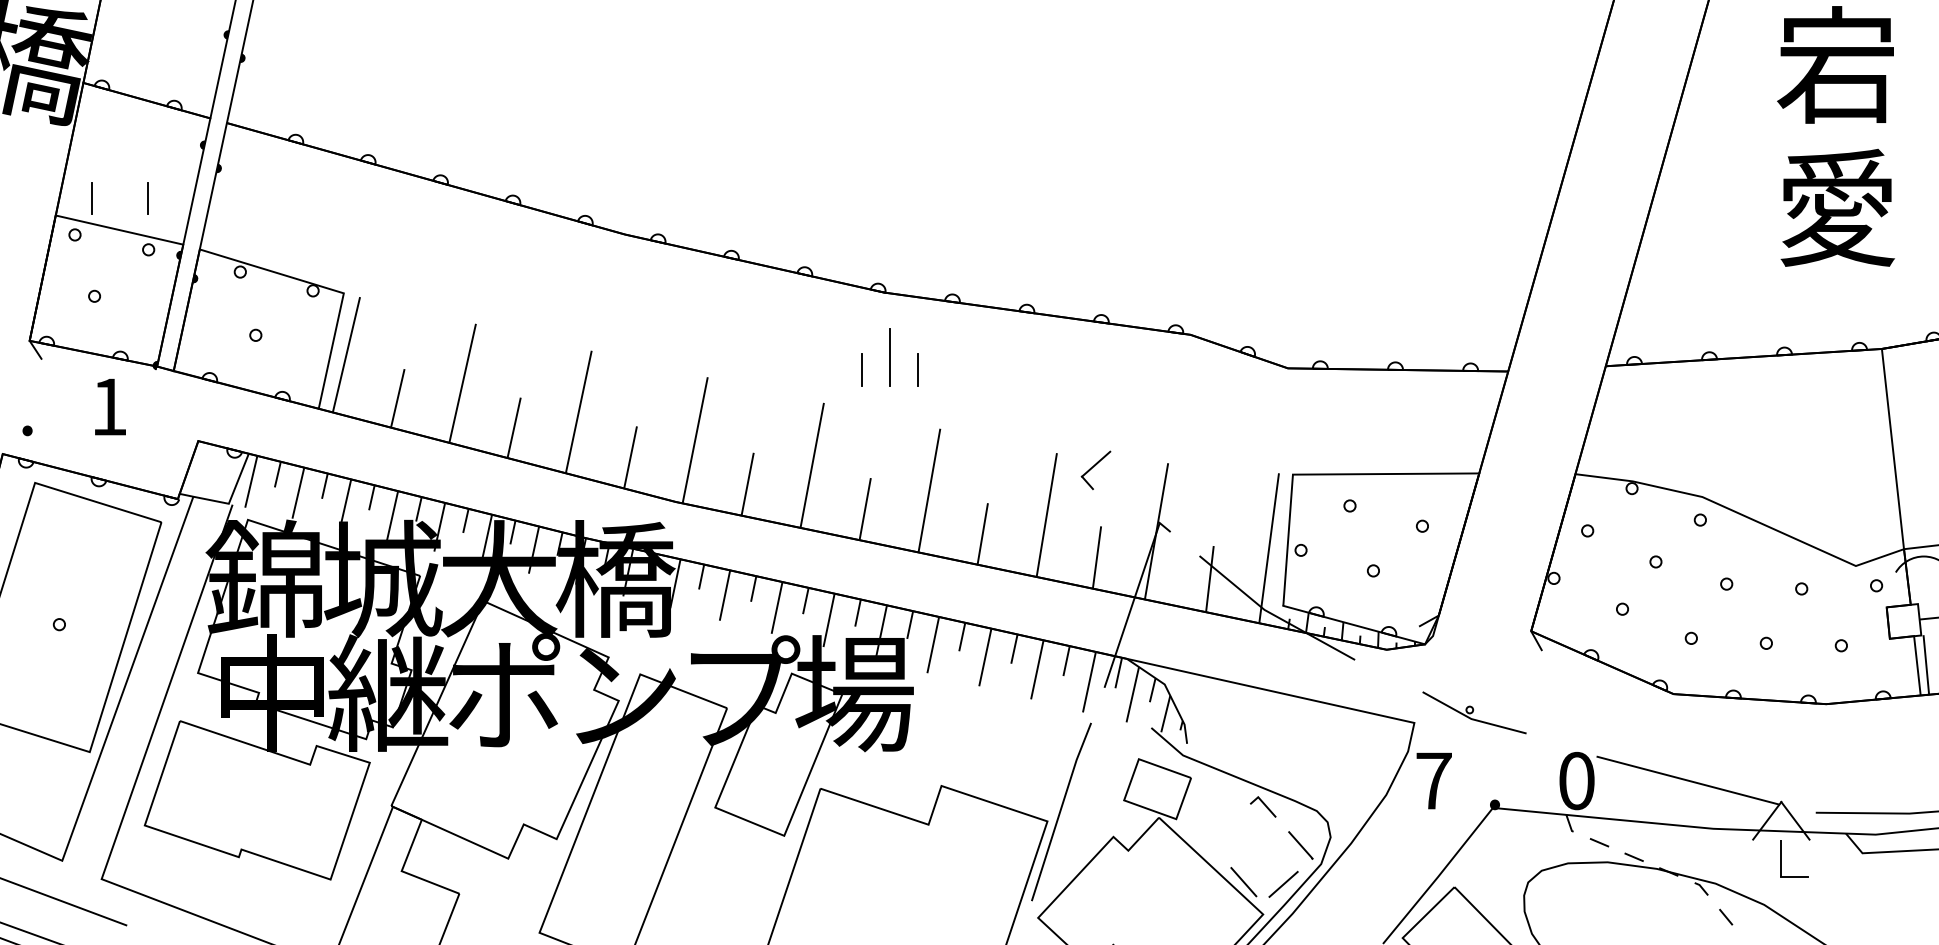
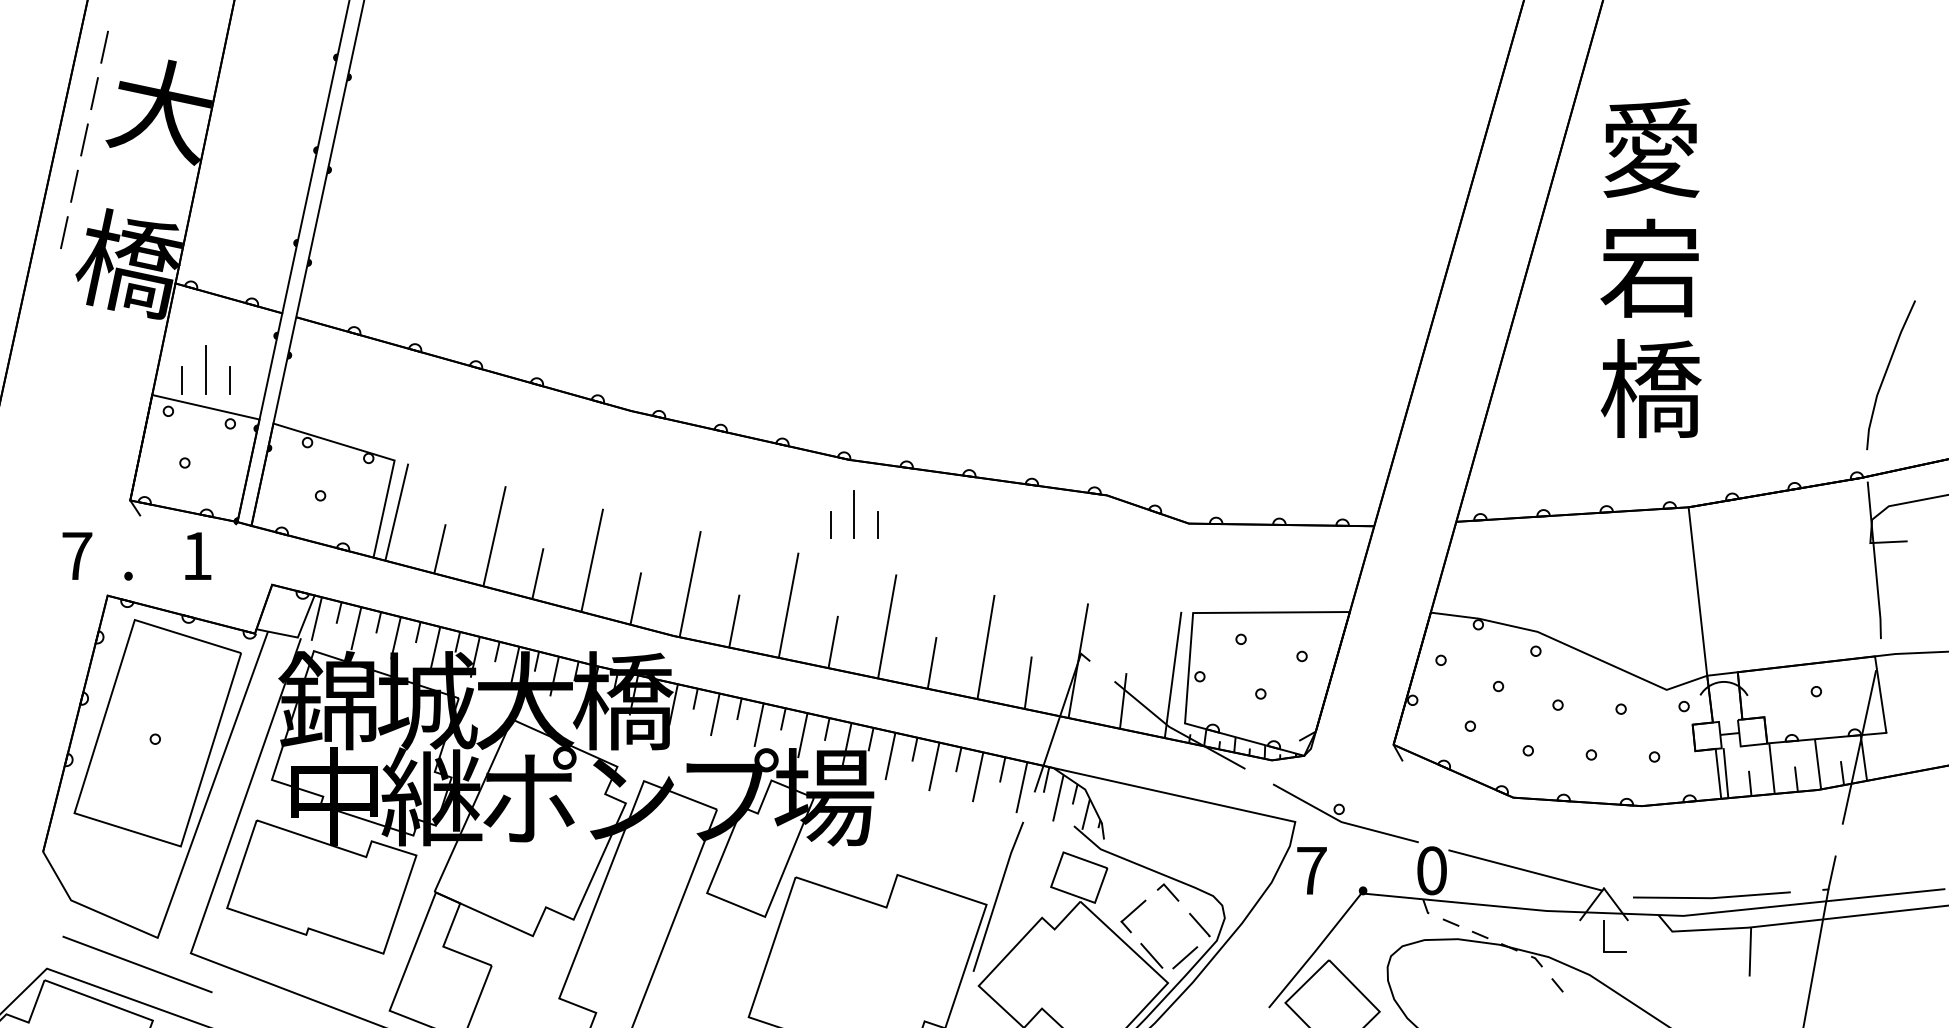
line: (120, 185) -> (206, 369), added
text: (1836, 207) -> (1650, 388), 愛 -> 橋
part: (1096, 470) -> (1133, 916), moved
part: (1474, 712) -> (1345, 813), size x1.67

